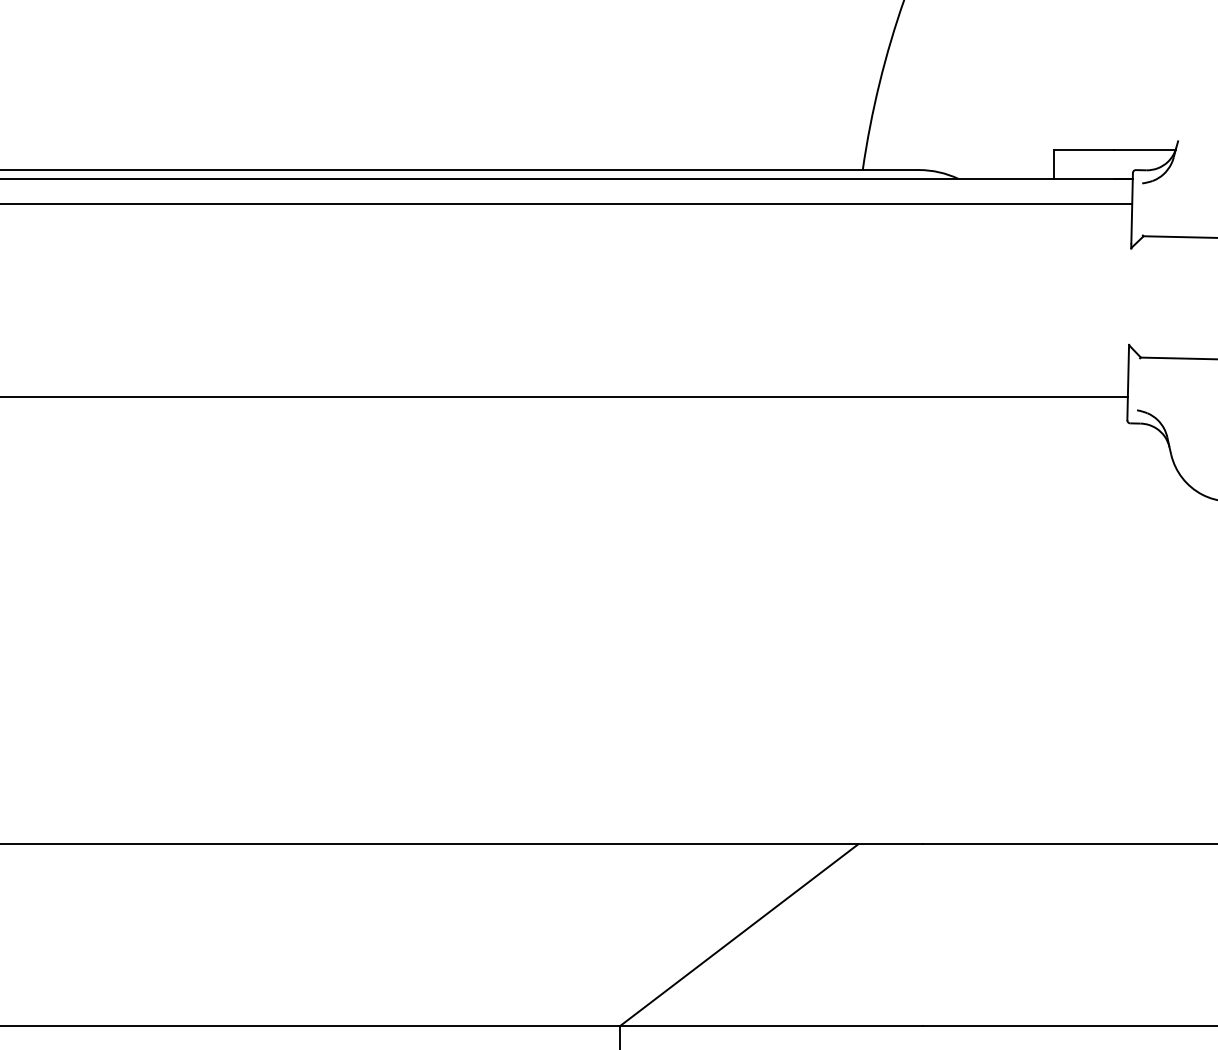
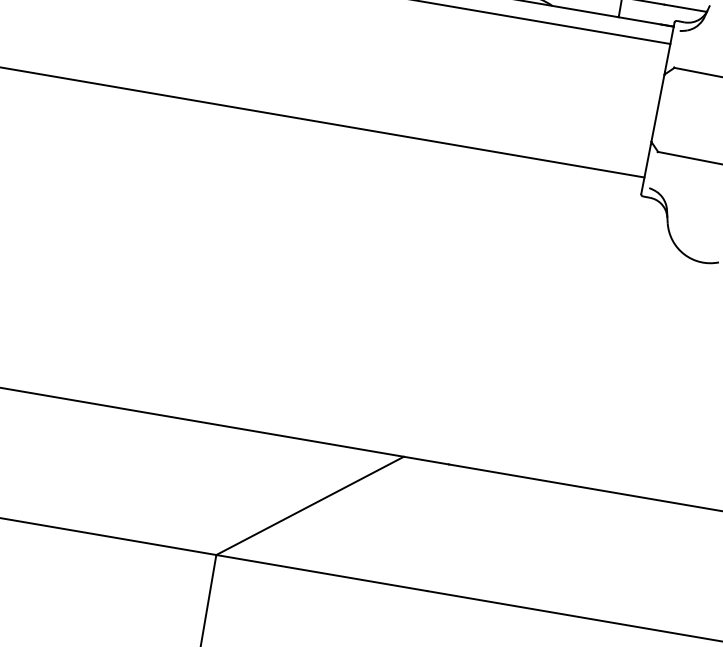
line: (1130, 296) -> (658, 108), added

